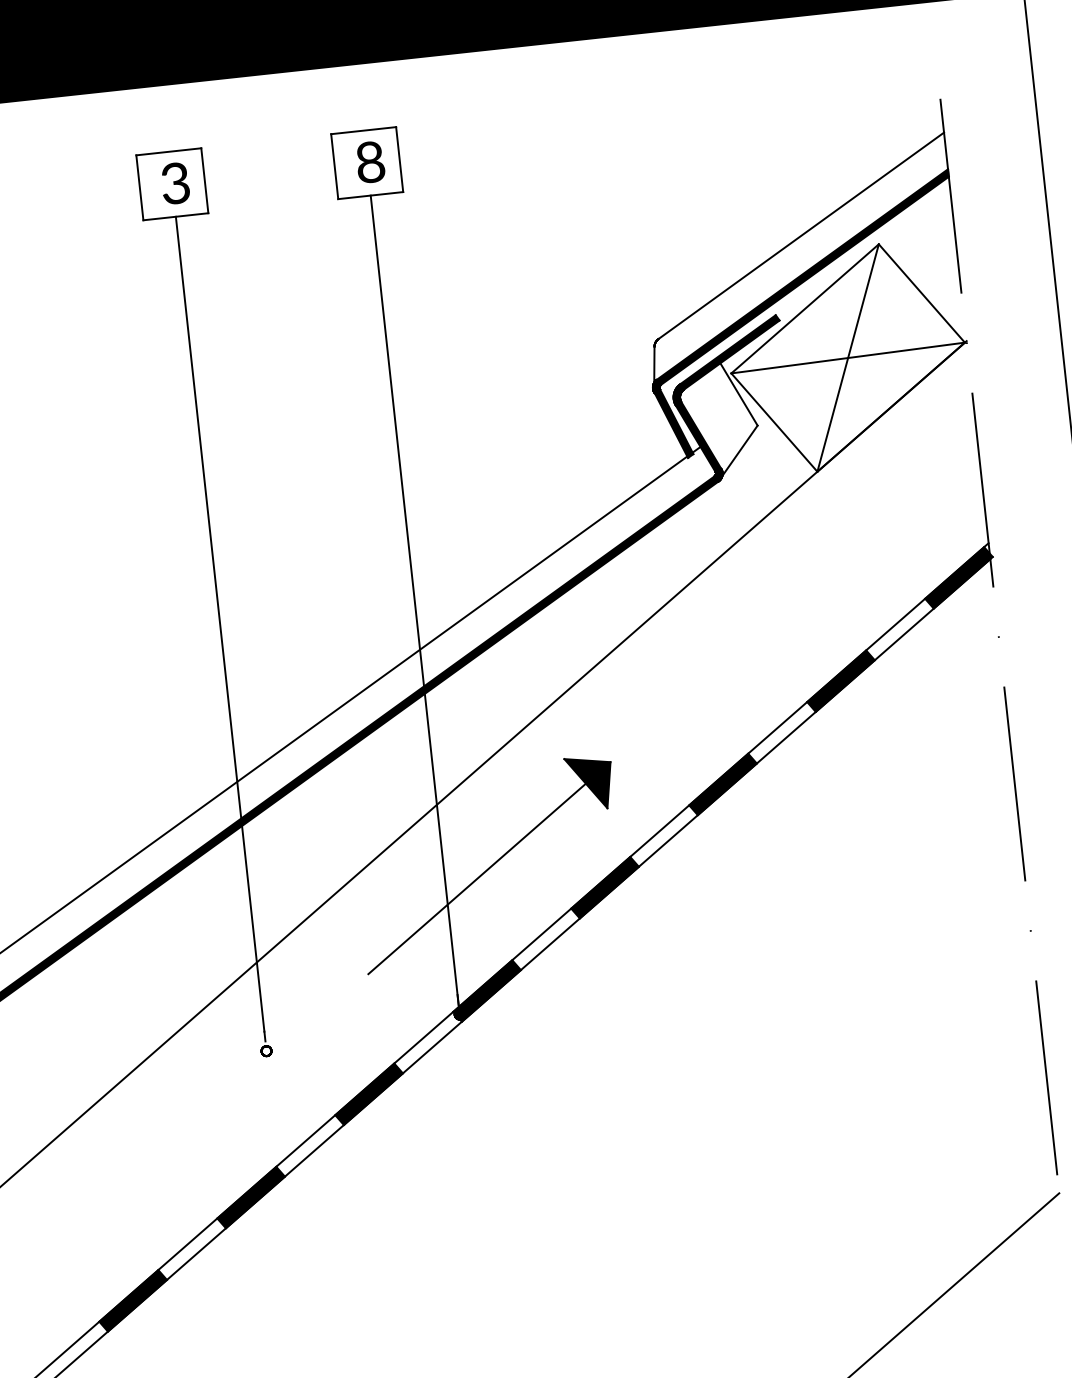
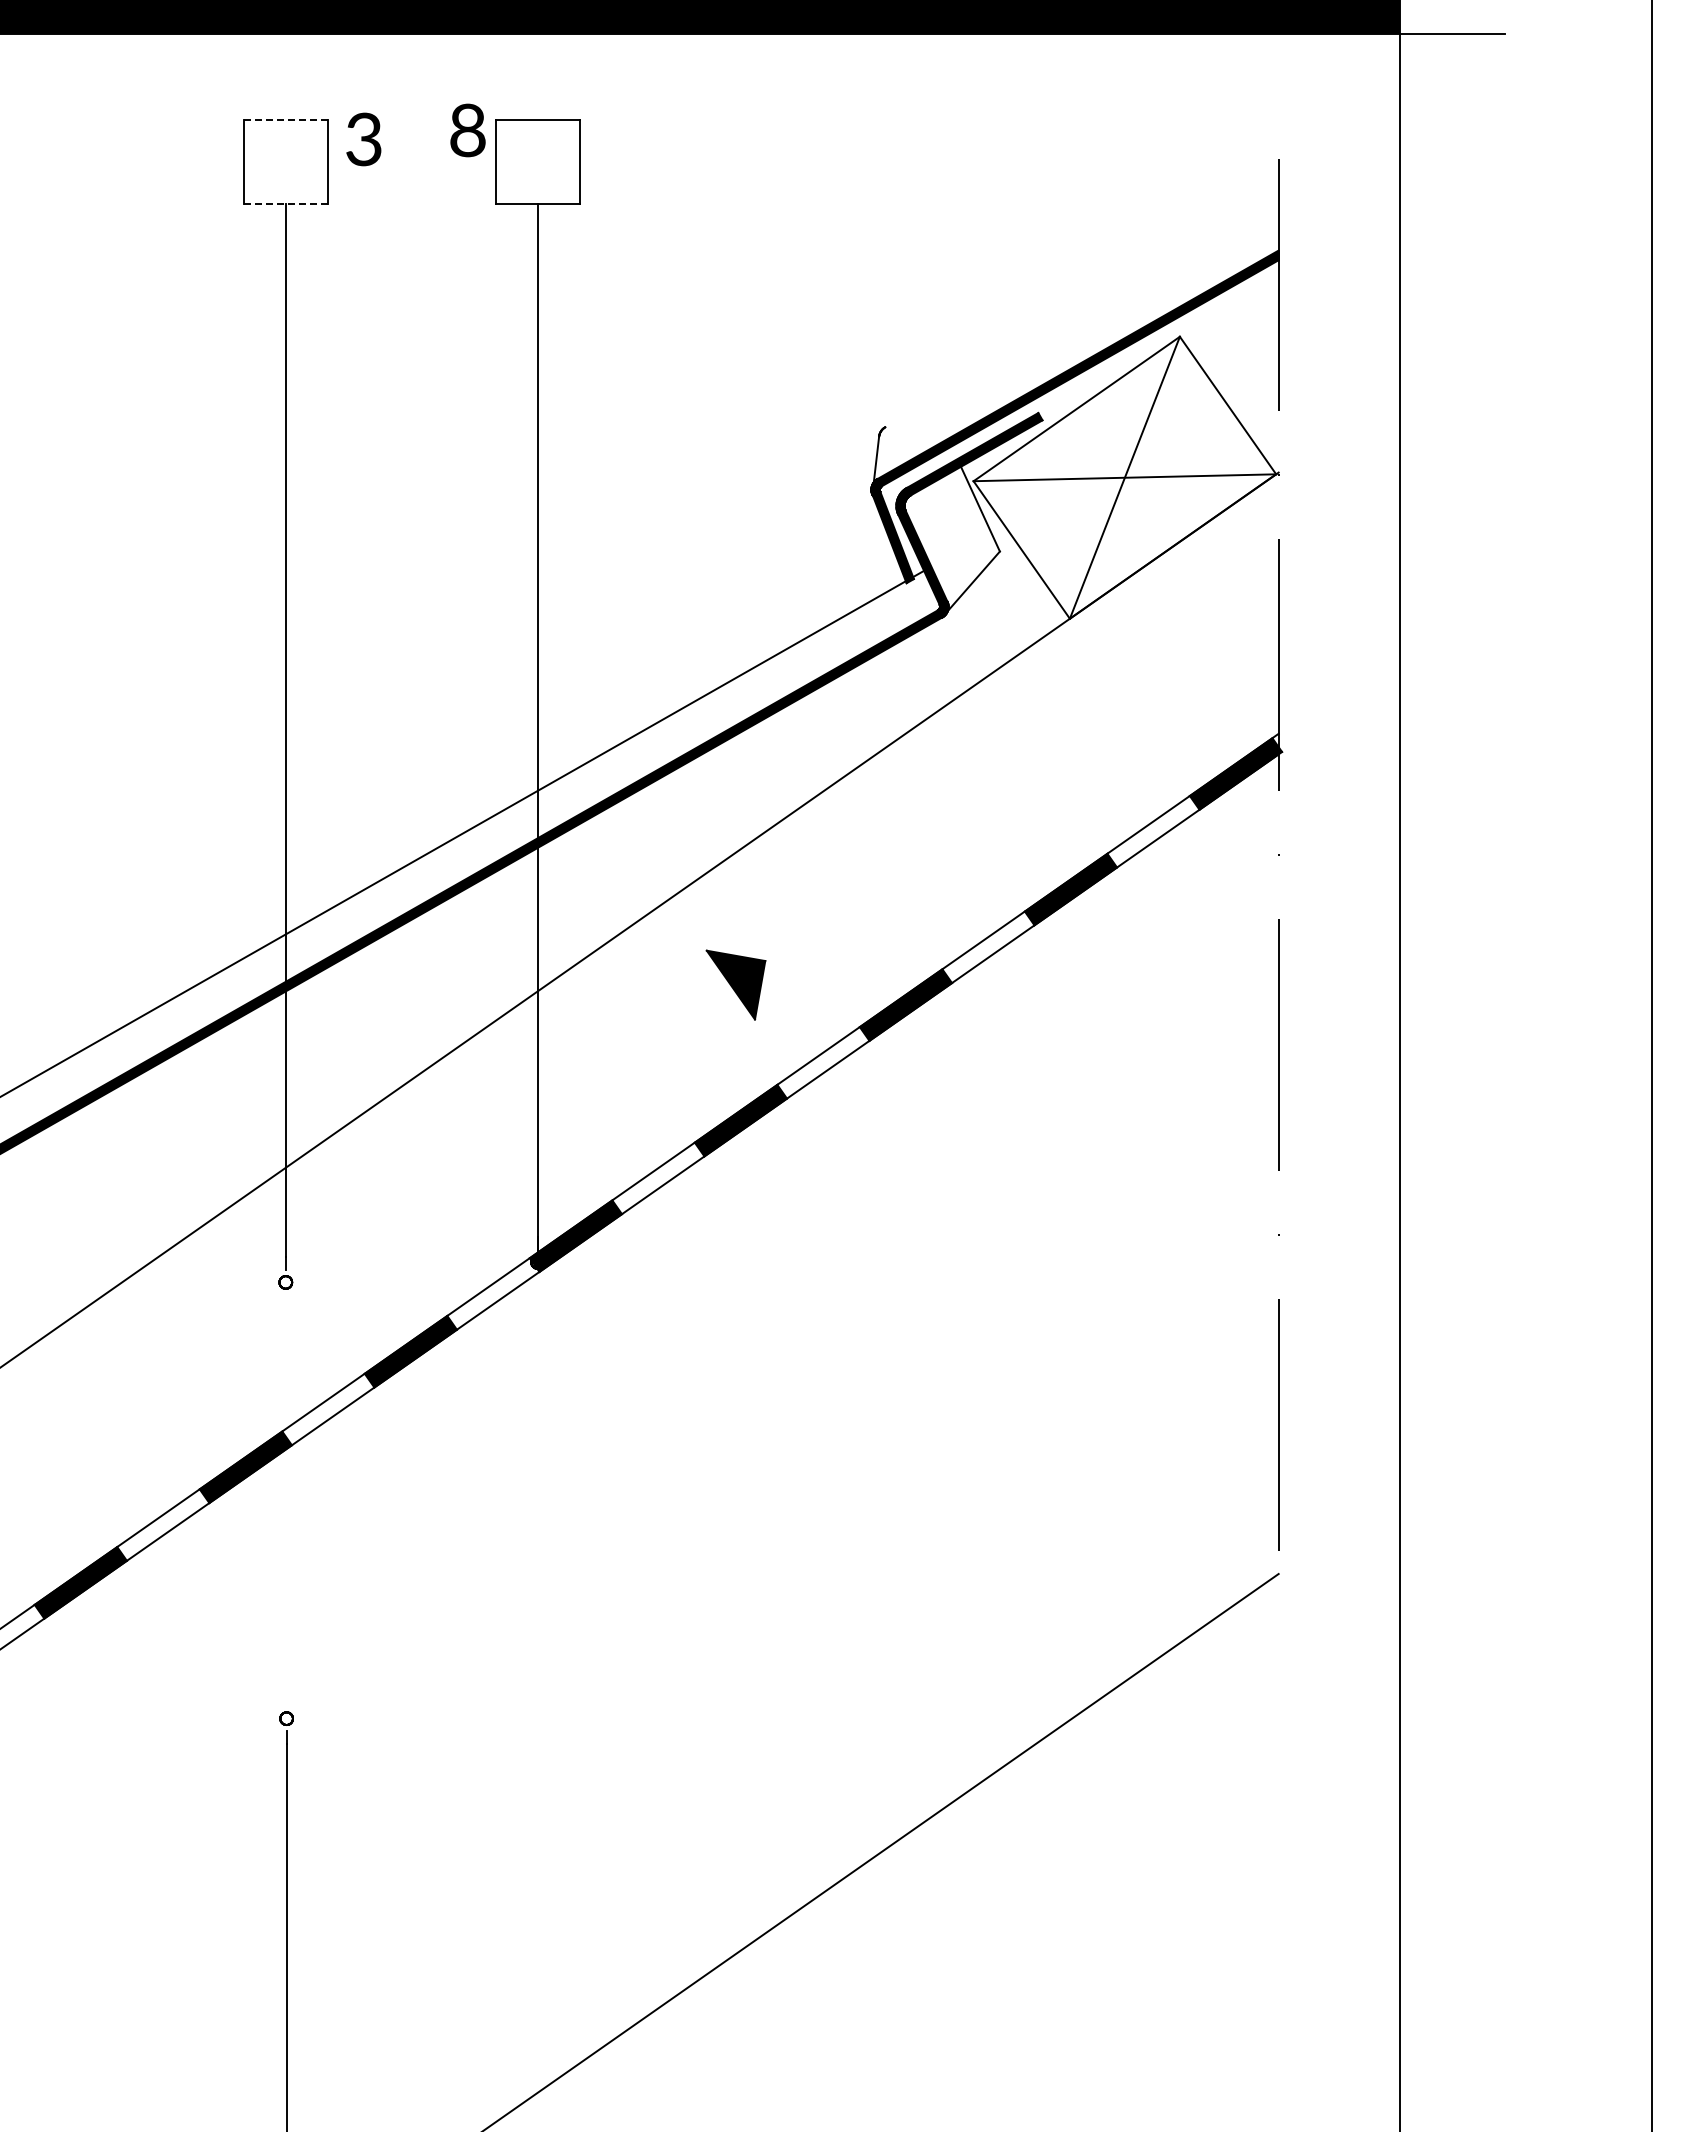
line: (168, 152) -> (285, 120), solid -> dashed
text: (370, 162) -> (467, 130), moved
text: (175, 183) -> (363, 139), moved
line: (175, 217) -> (285, 204), solid -> dashed
line: (800, 236) -> (1081, 315), removed
line: (476, 878) -> (578, 1091), removed

